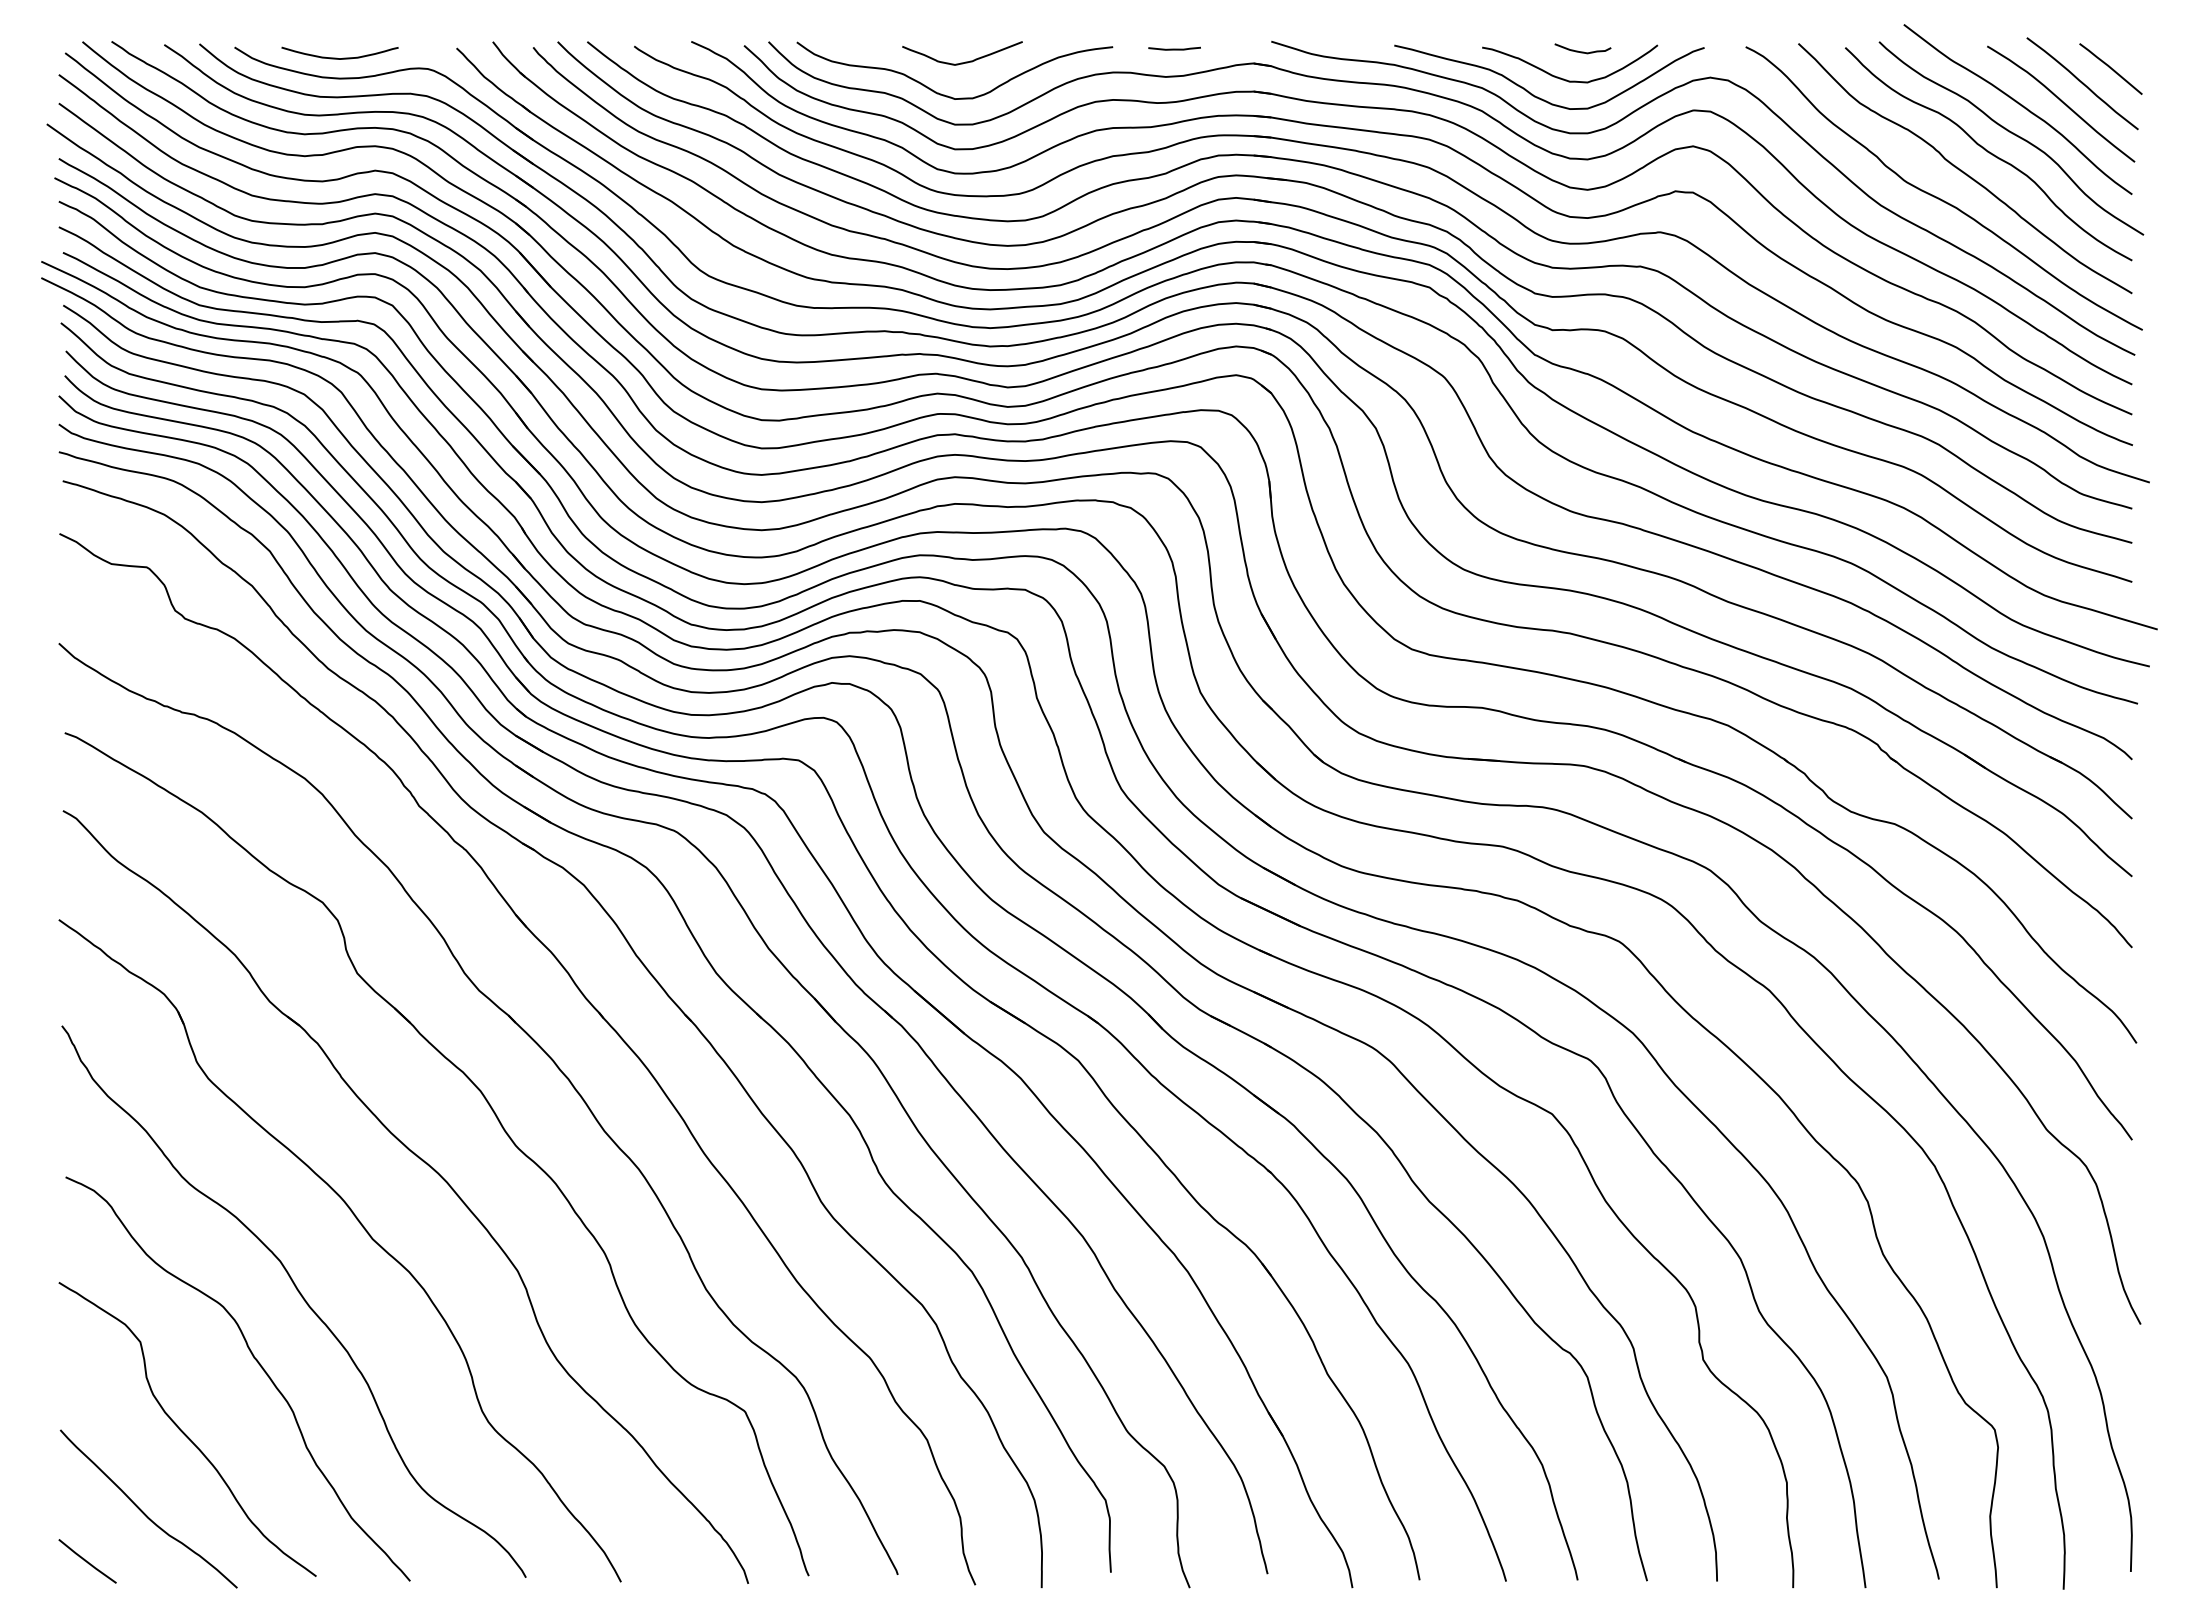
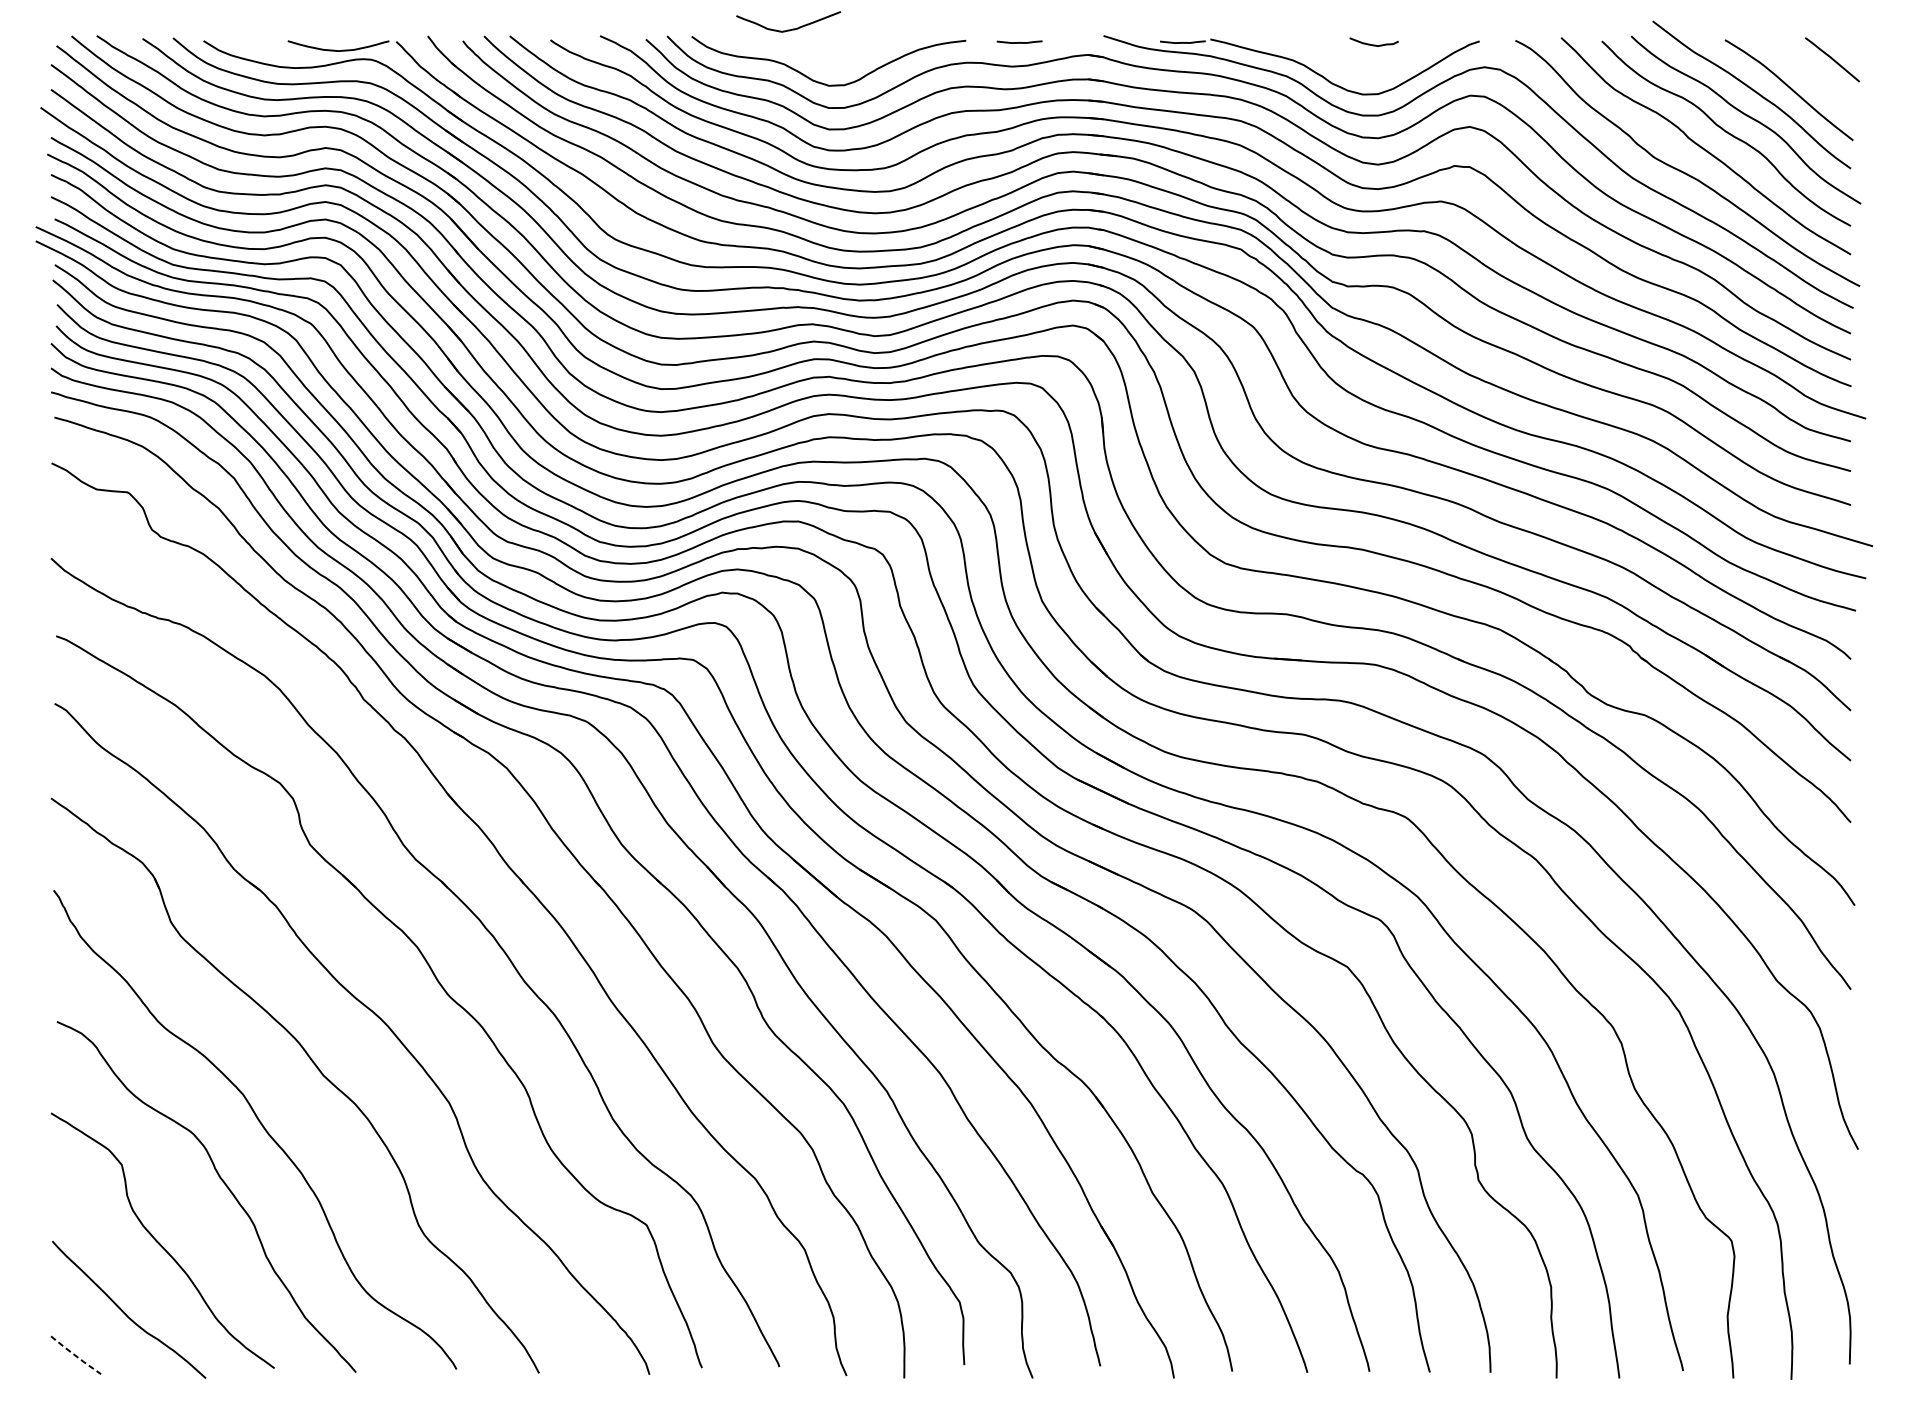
curve: (1362, 48) -> (1182, 41), added
curve: (336, 57) -> (335, 49), moved
curve: (965, 61) -> (791, 28), moved
curve: (1566, 79) -> (1359, 68), removed
curve: (2082, 83) -> (1807, 72), removed
line: (87, 1562) -> (75, 1356), solid -> dashed

